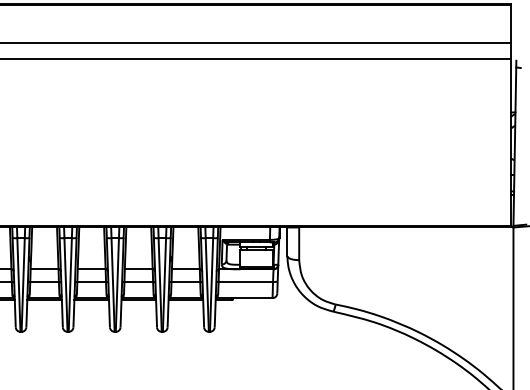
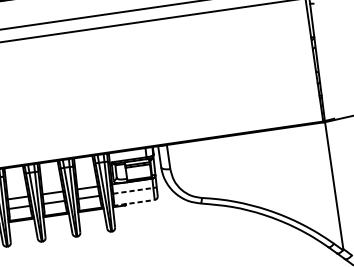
line: (246, 281) -> (133, 190), solid -> dashed
line: (244, 298) -> (134, 203), solid -> dashed

